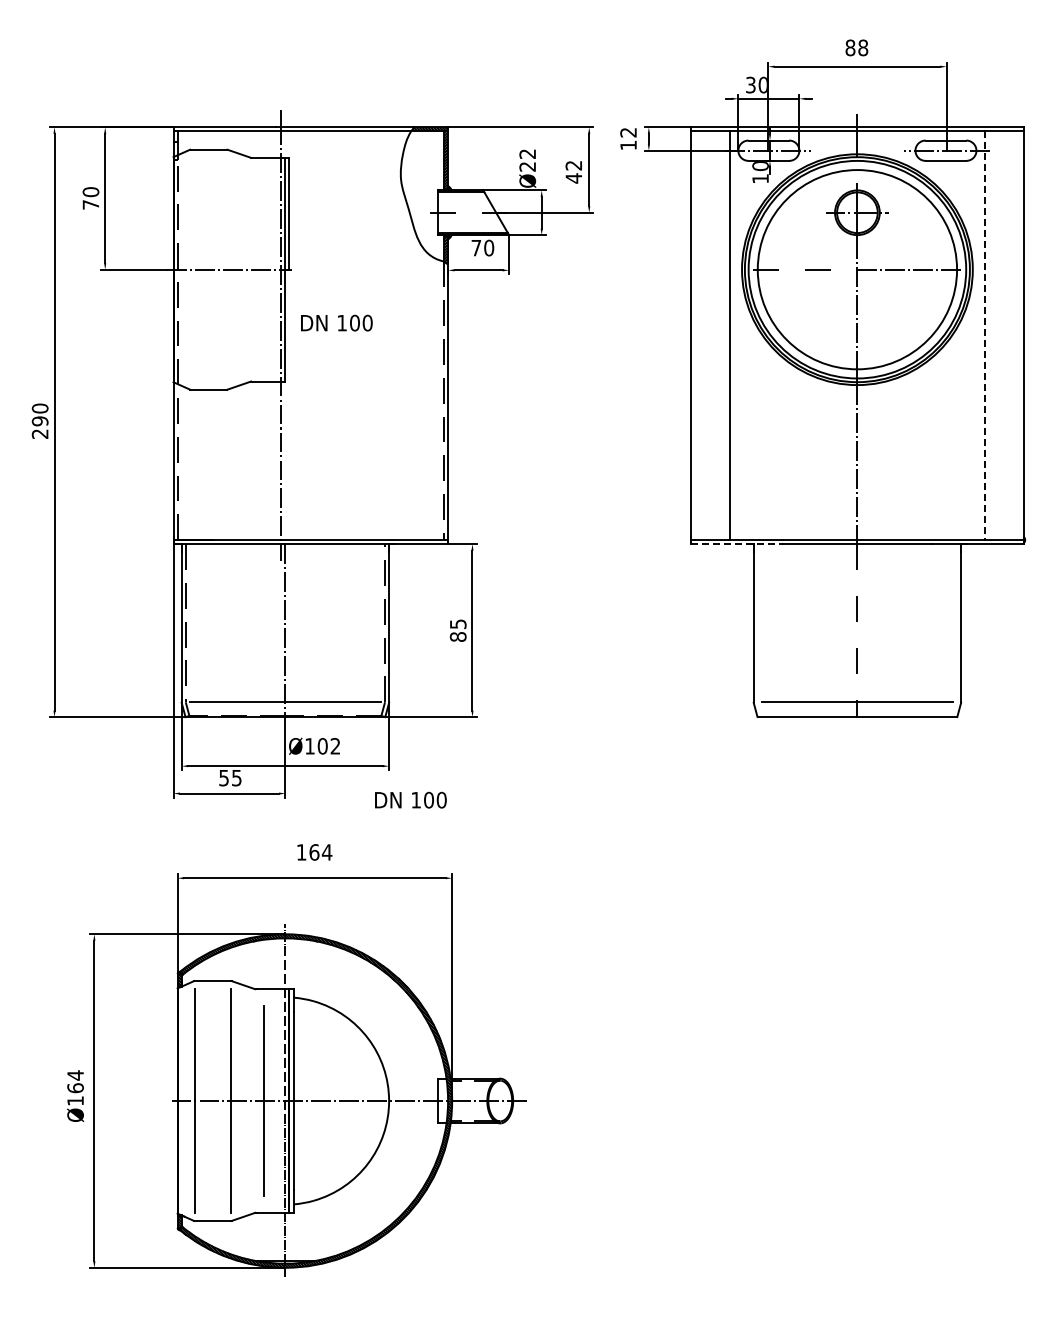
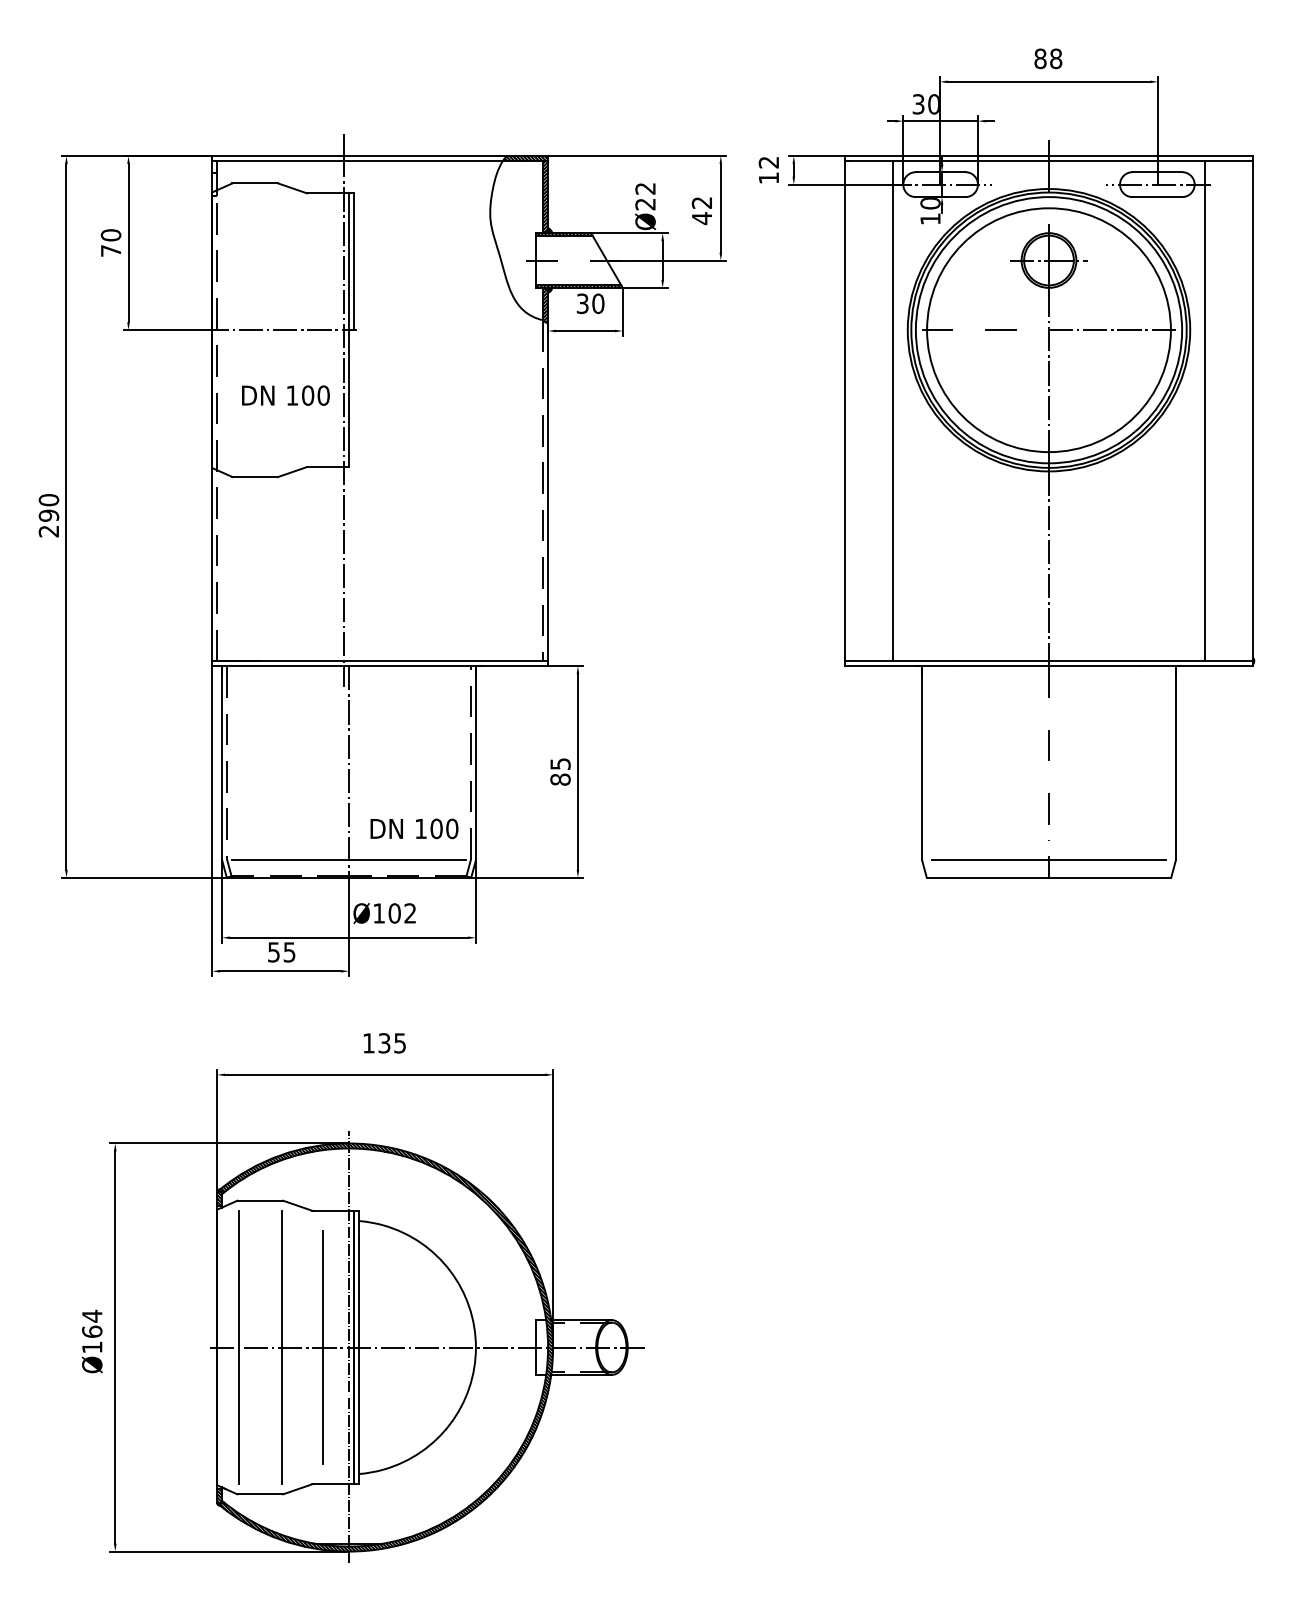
text: (476, 247) -> (582, 303), 70 -> 30
text: (336, 322) -> (285, 394), moved
line: (984, 336) -> (1204, 411), dashed -> solid
line: (737, 544) -> (902, 666), dashed -> solid
text: (410, 799) -> (413, 828), moved
text: (320, 852) -> (391, 1043), 164 -> 135

